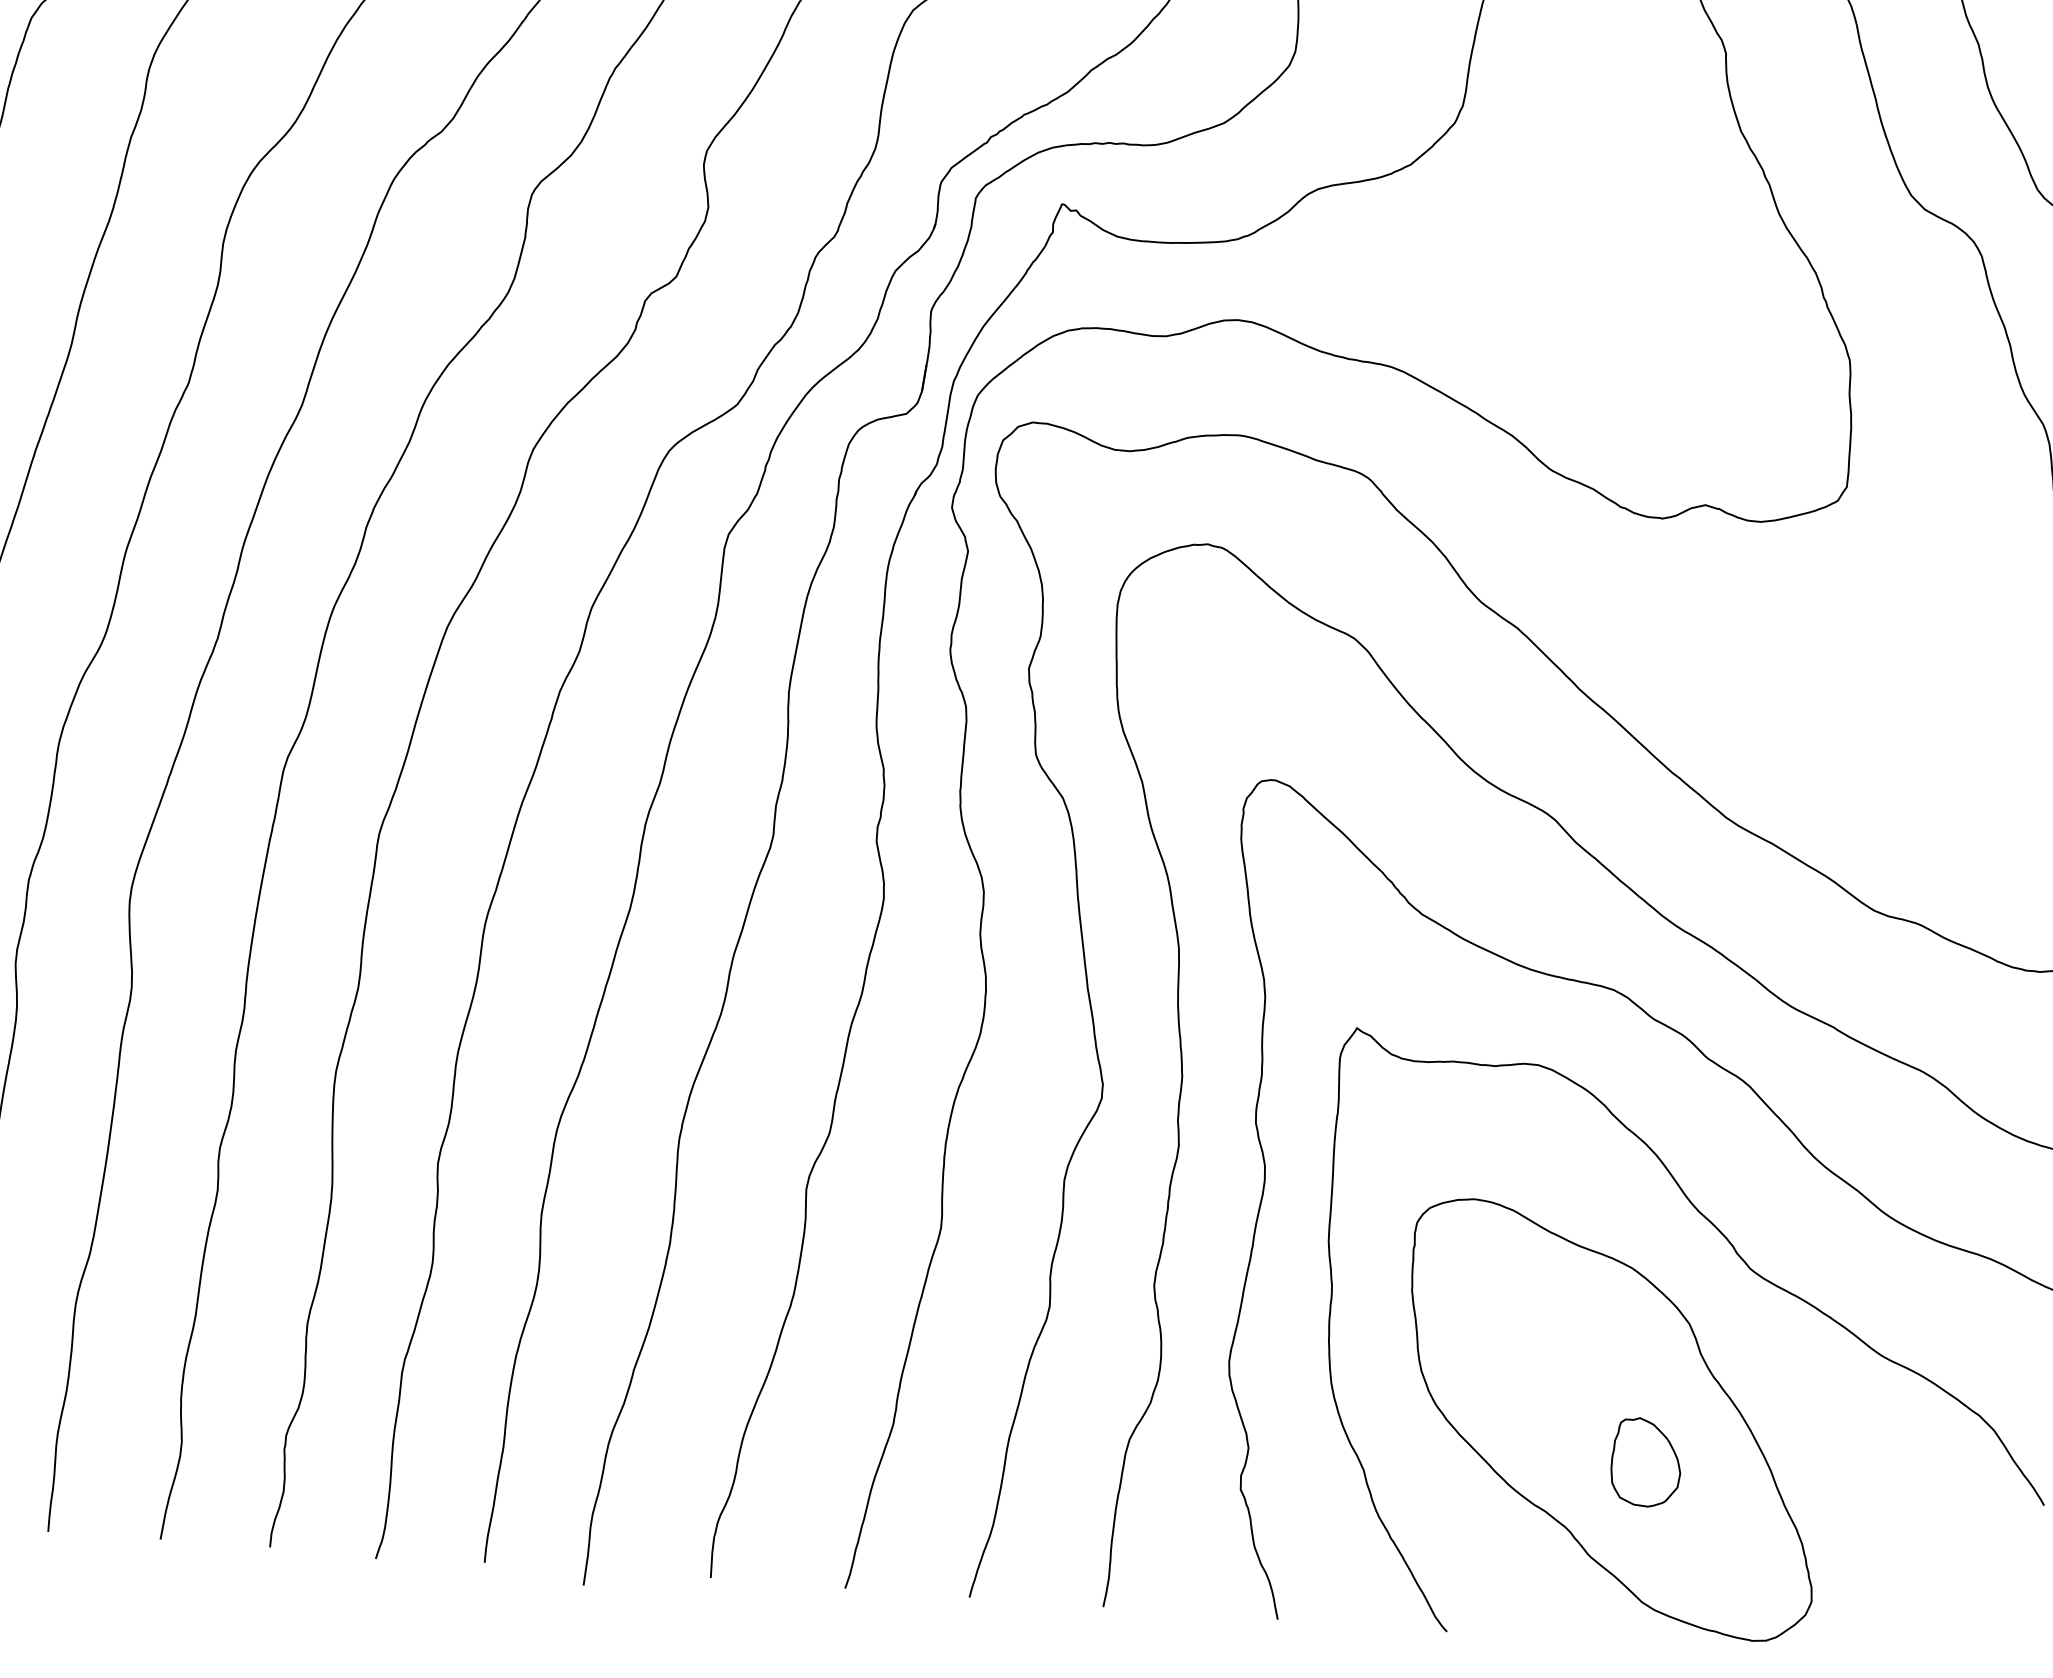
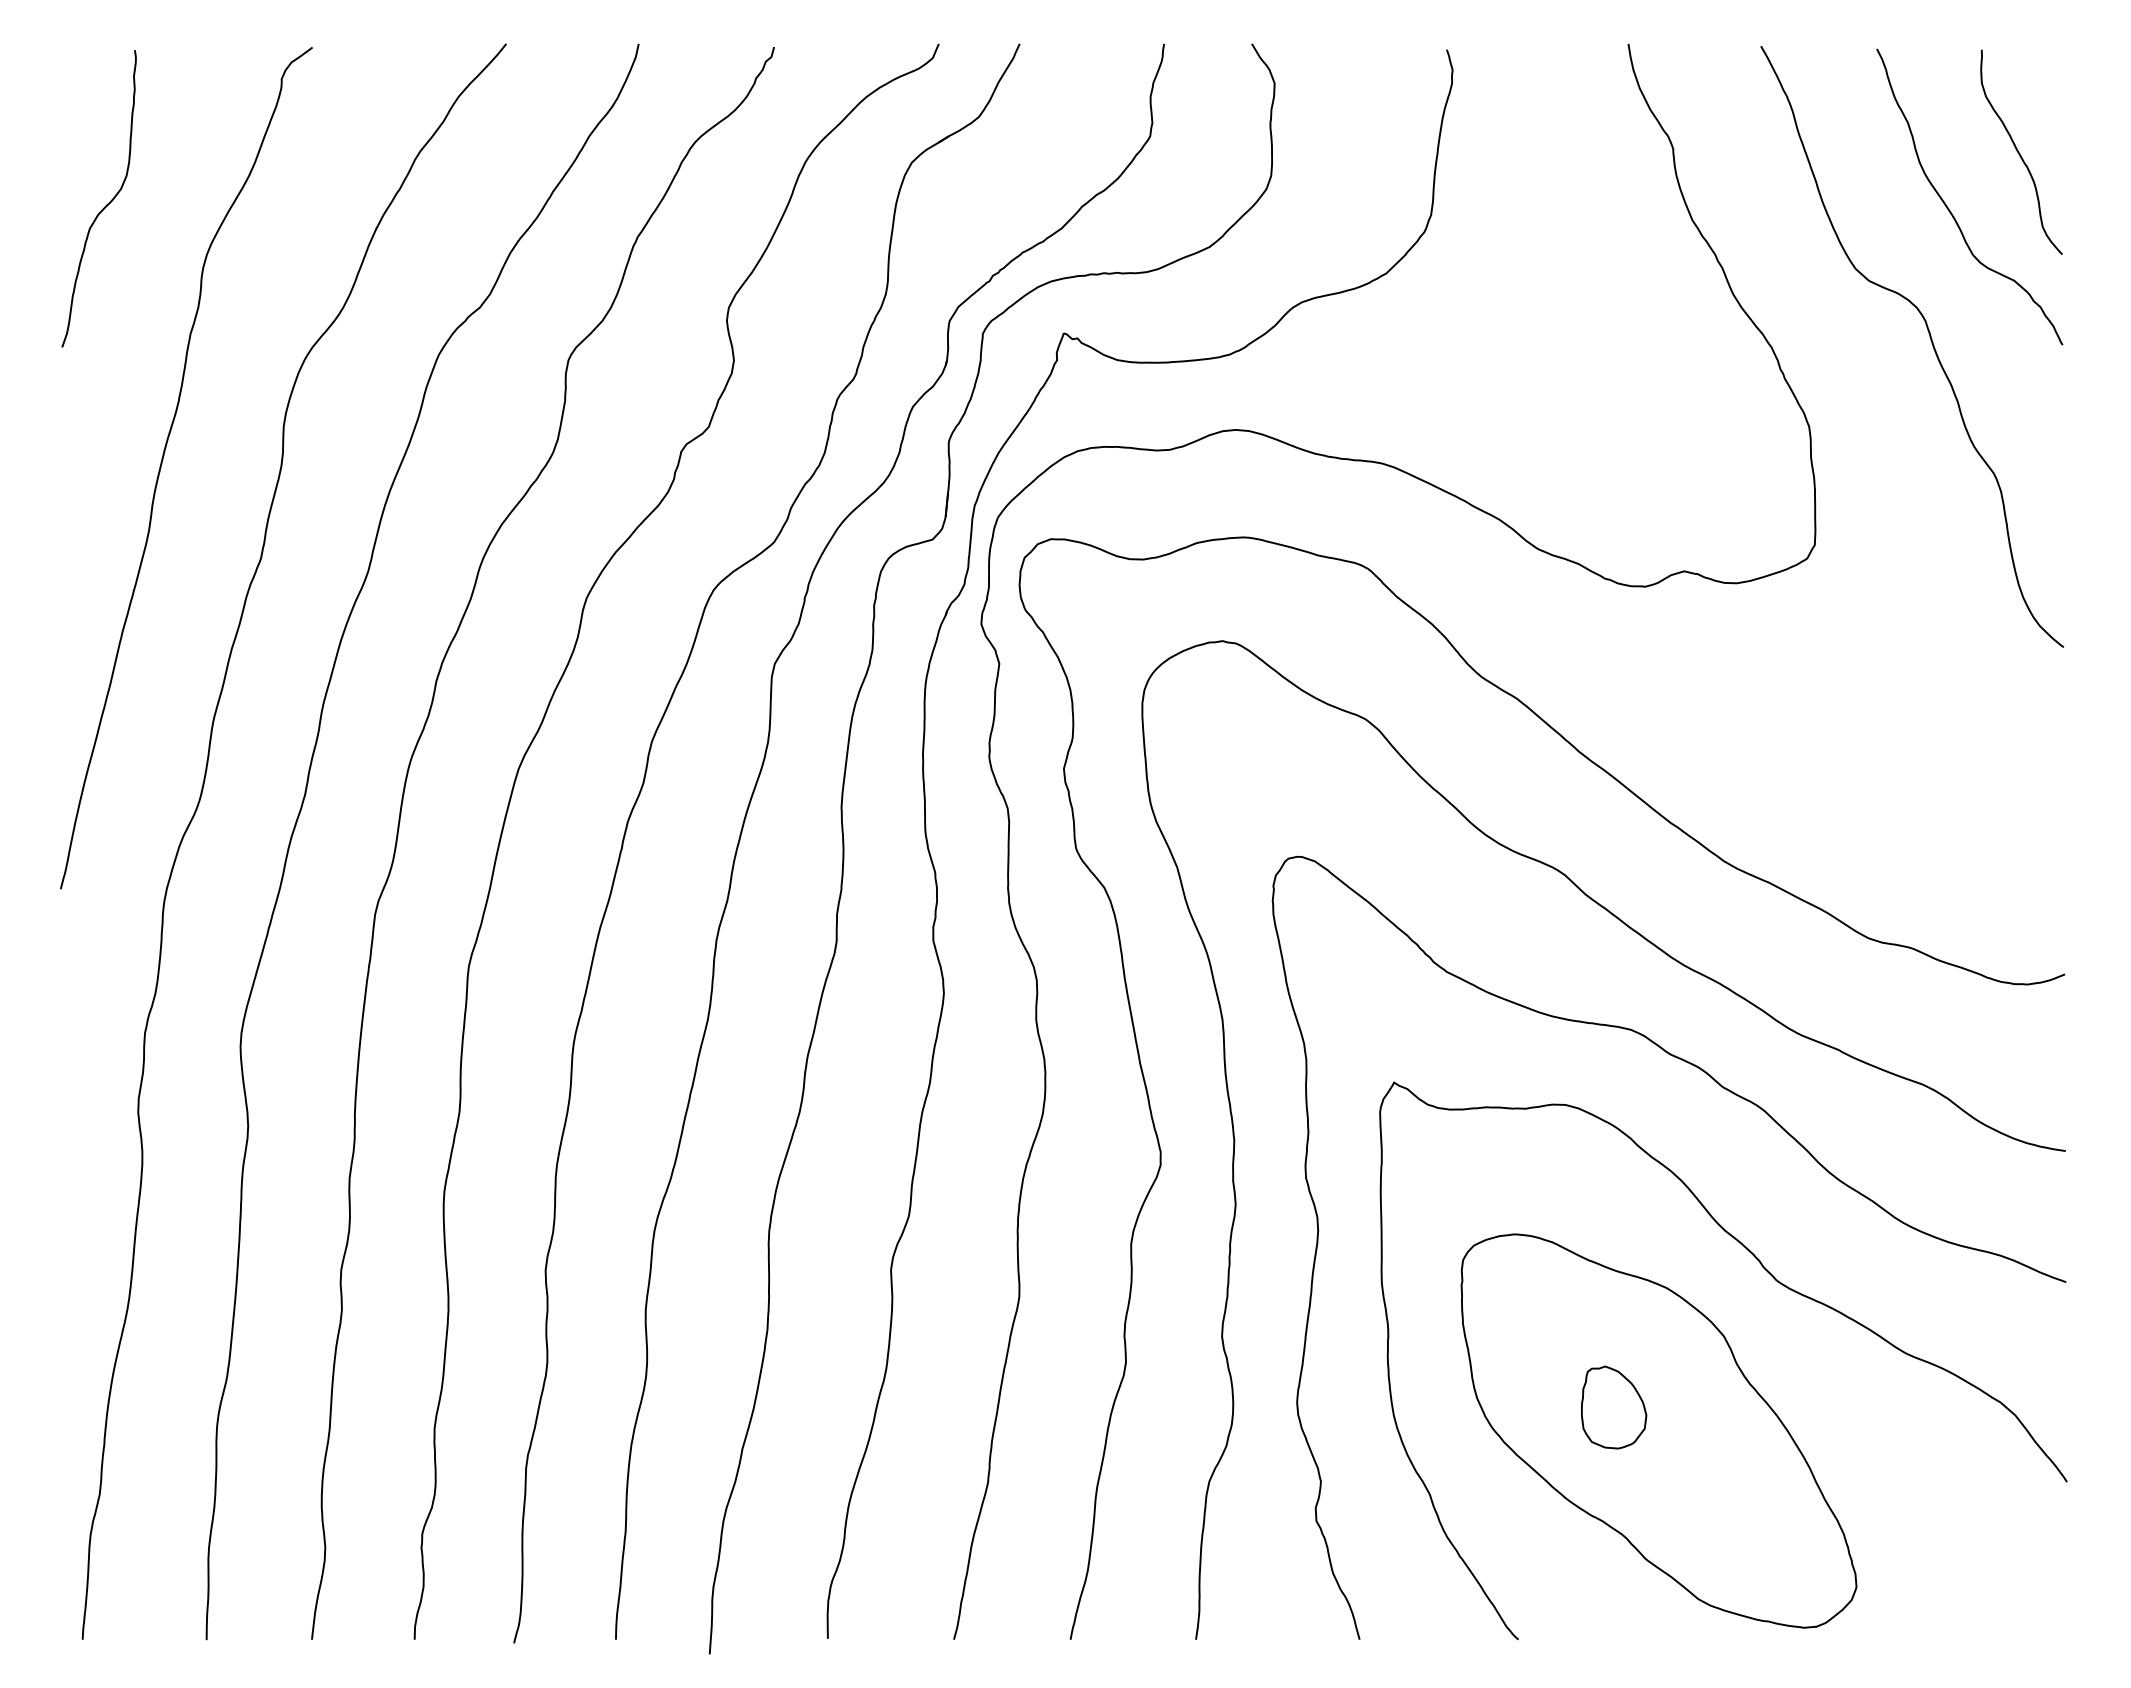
part: (1646, 1462) -> (1614, 1407), moved

